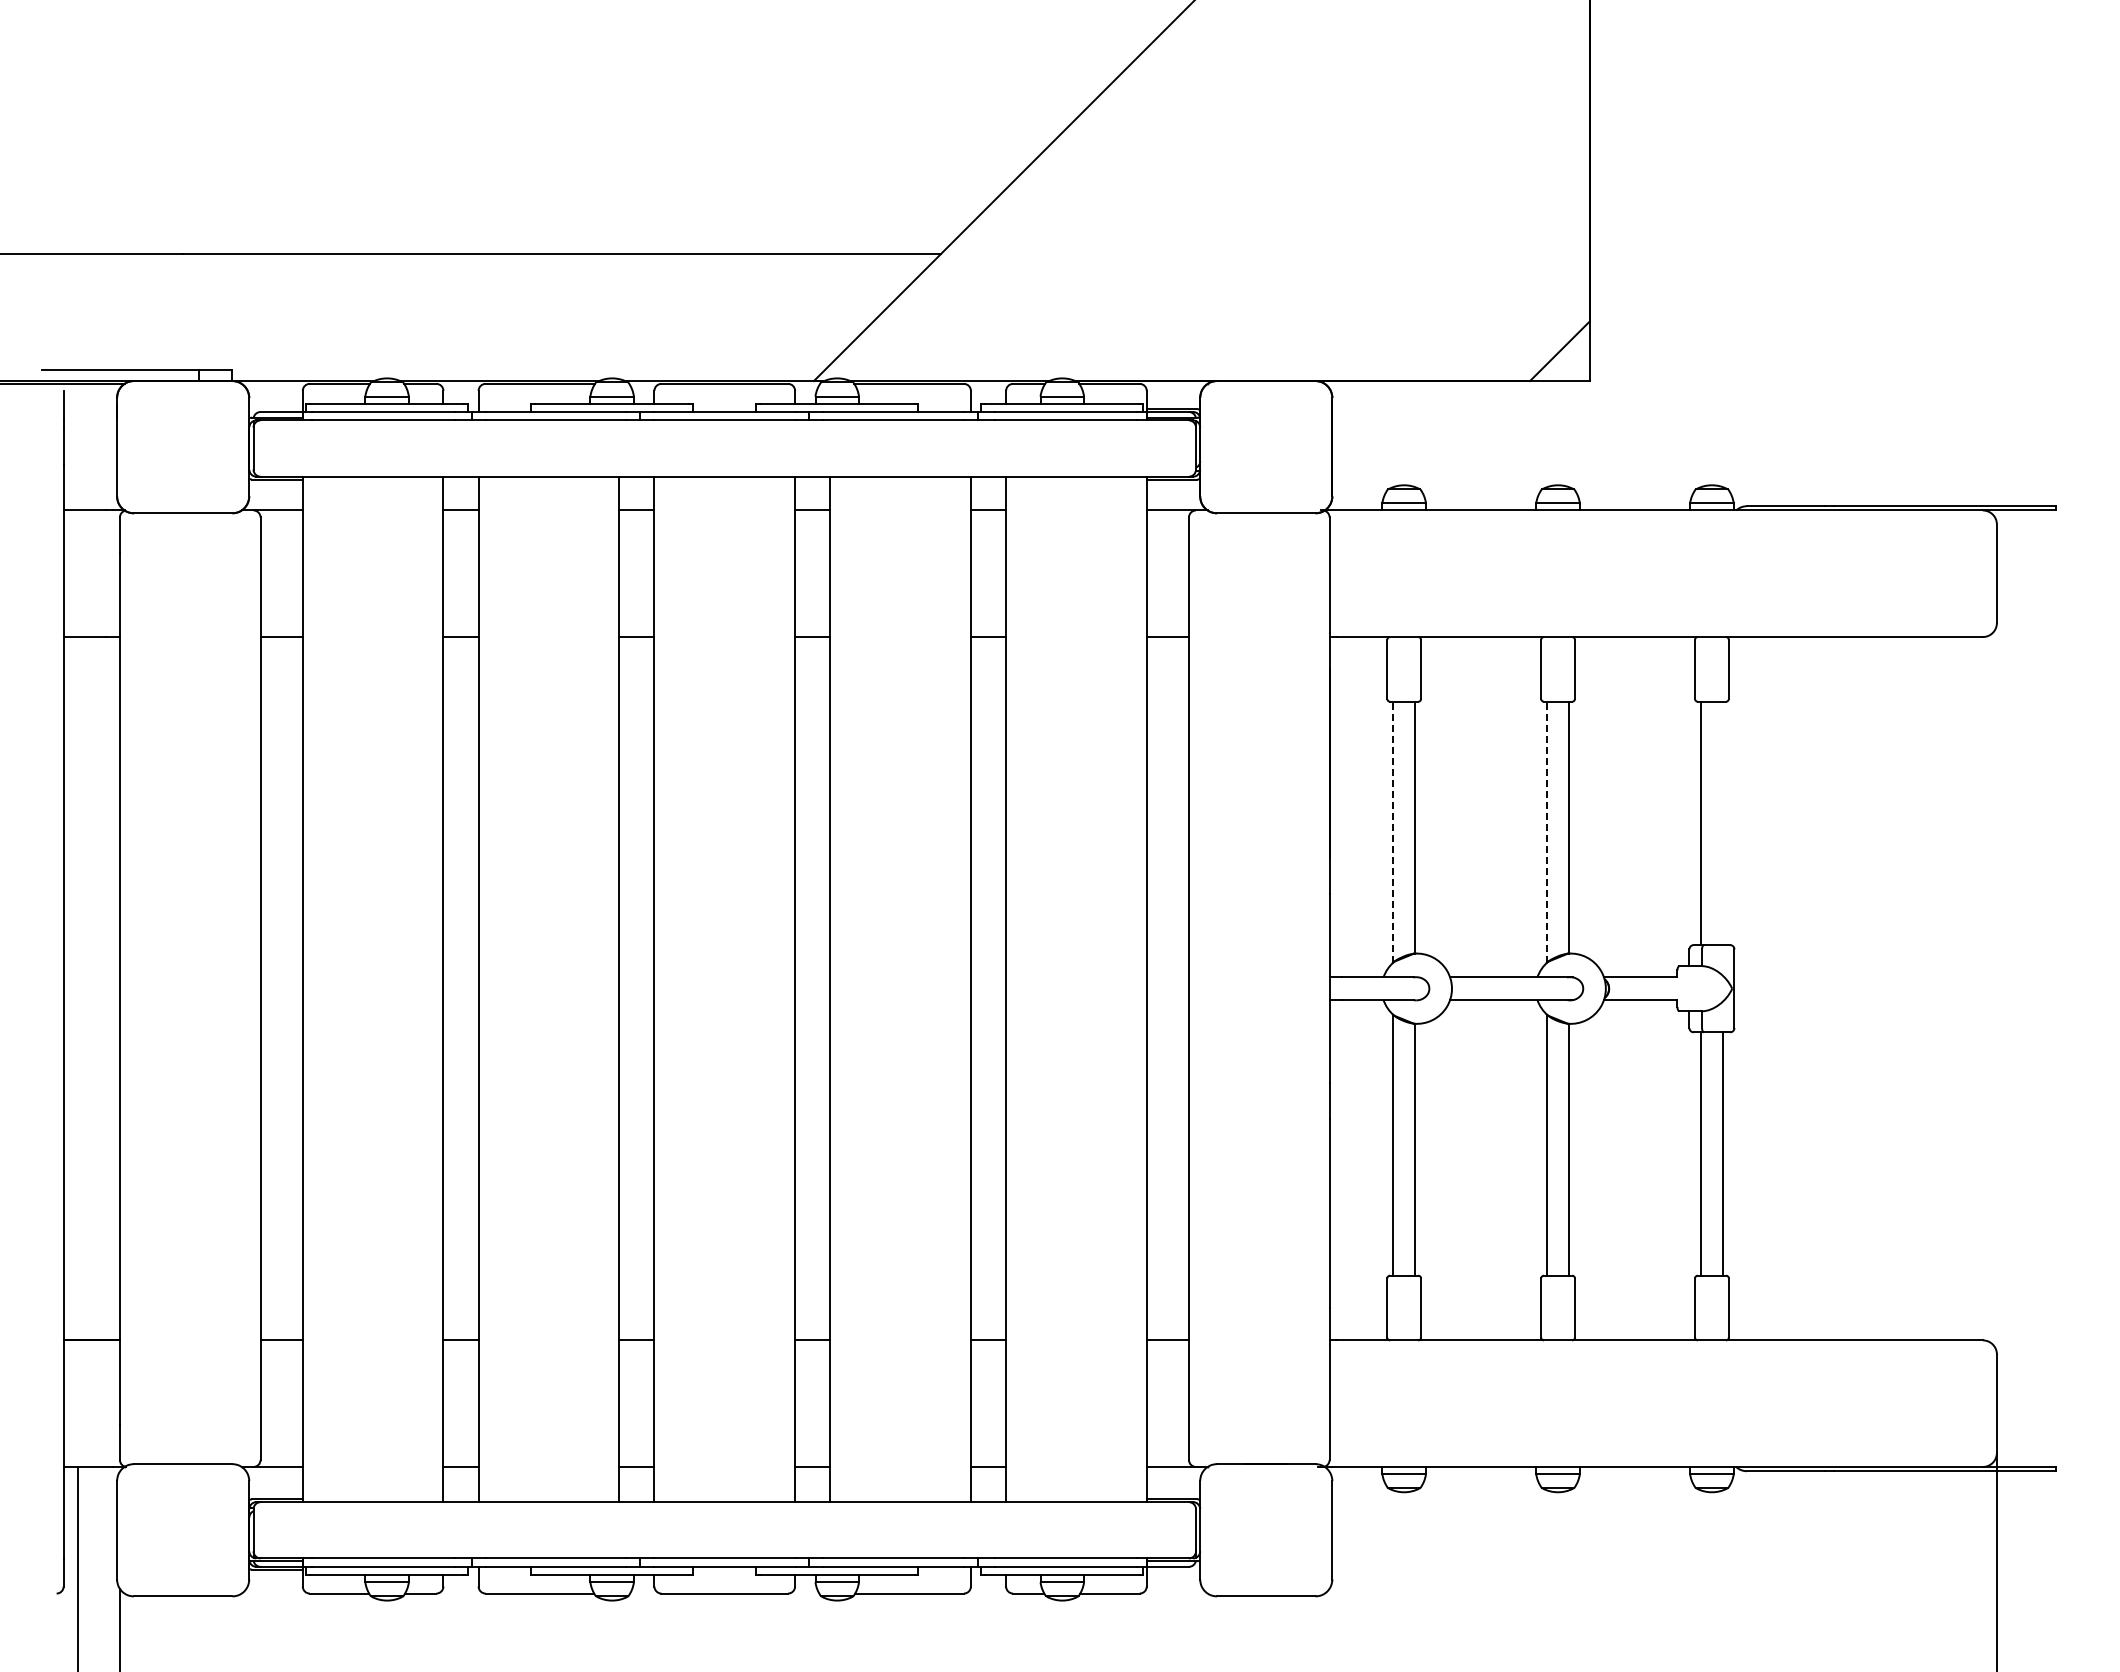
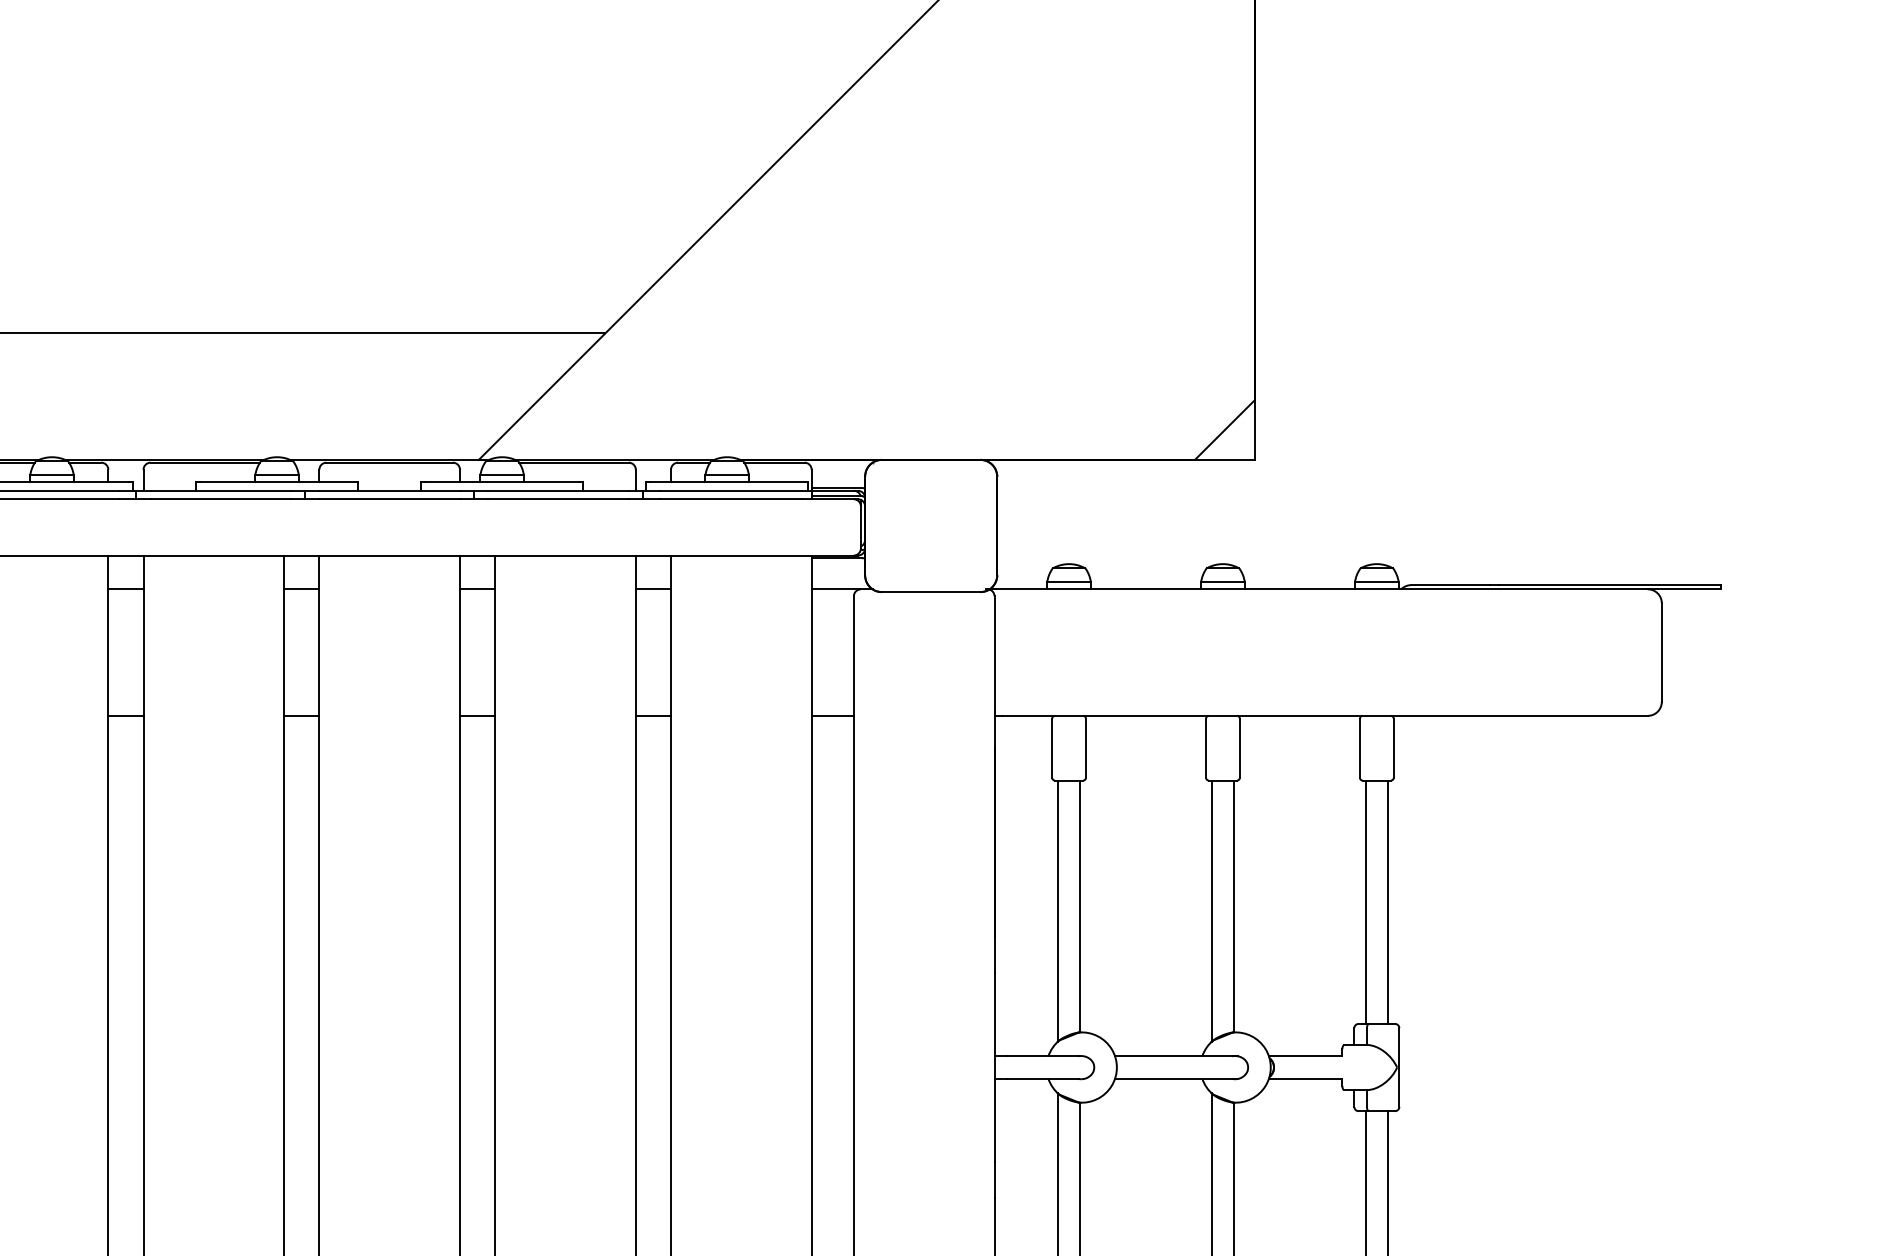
line: (1723, 823) -> (1388, 902), added
line: (1392, 832) -> (1057, 911), dashed -> solid
line: (1546, 832) -> (1211, 911), dashed -> solid

